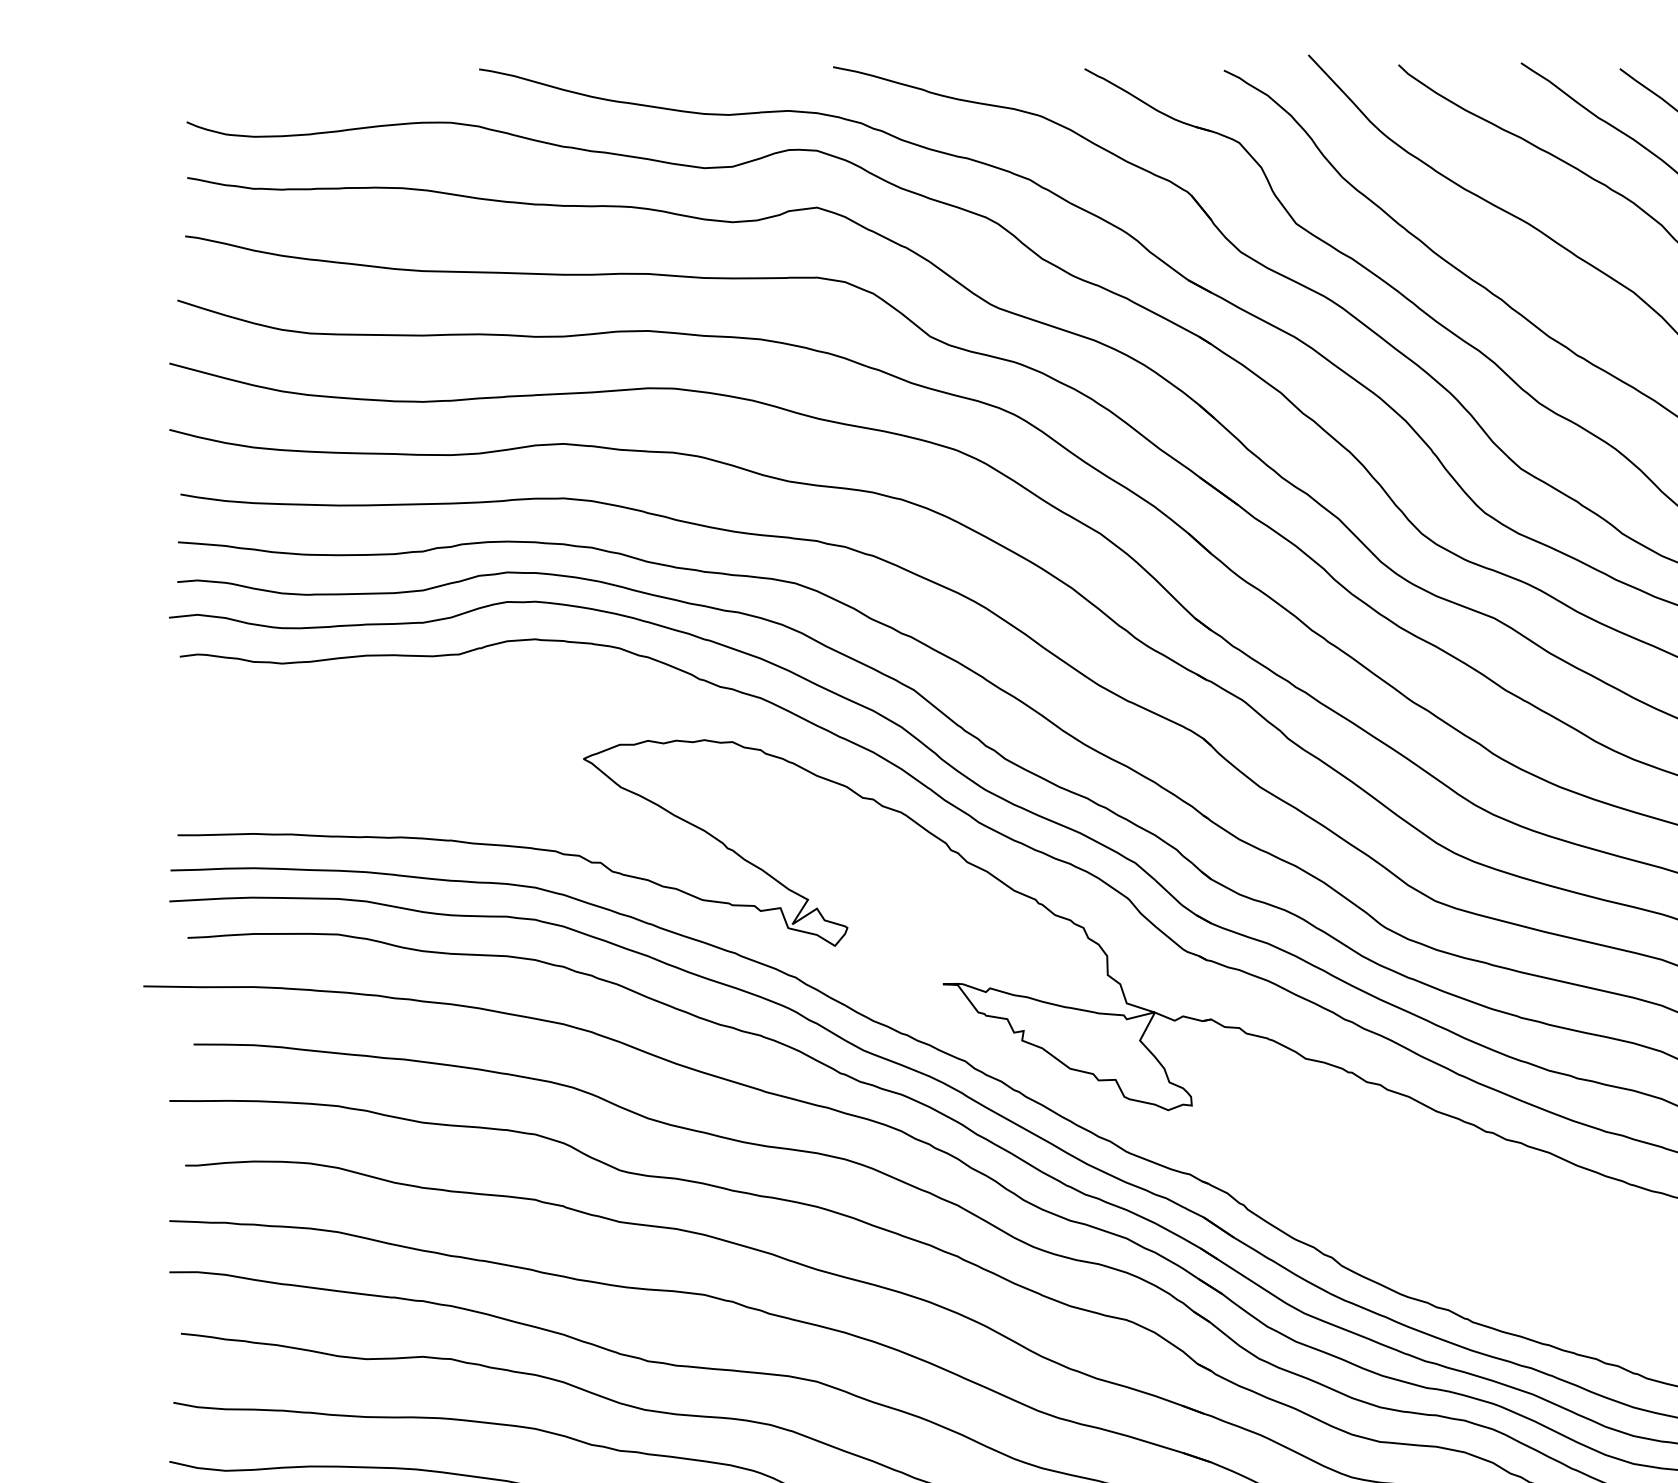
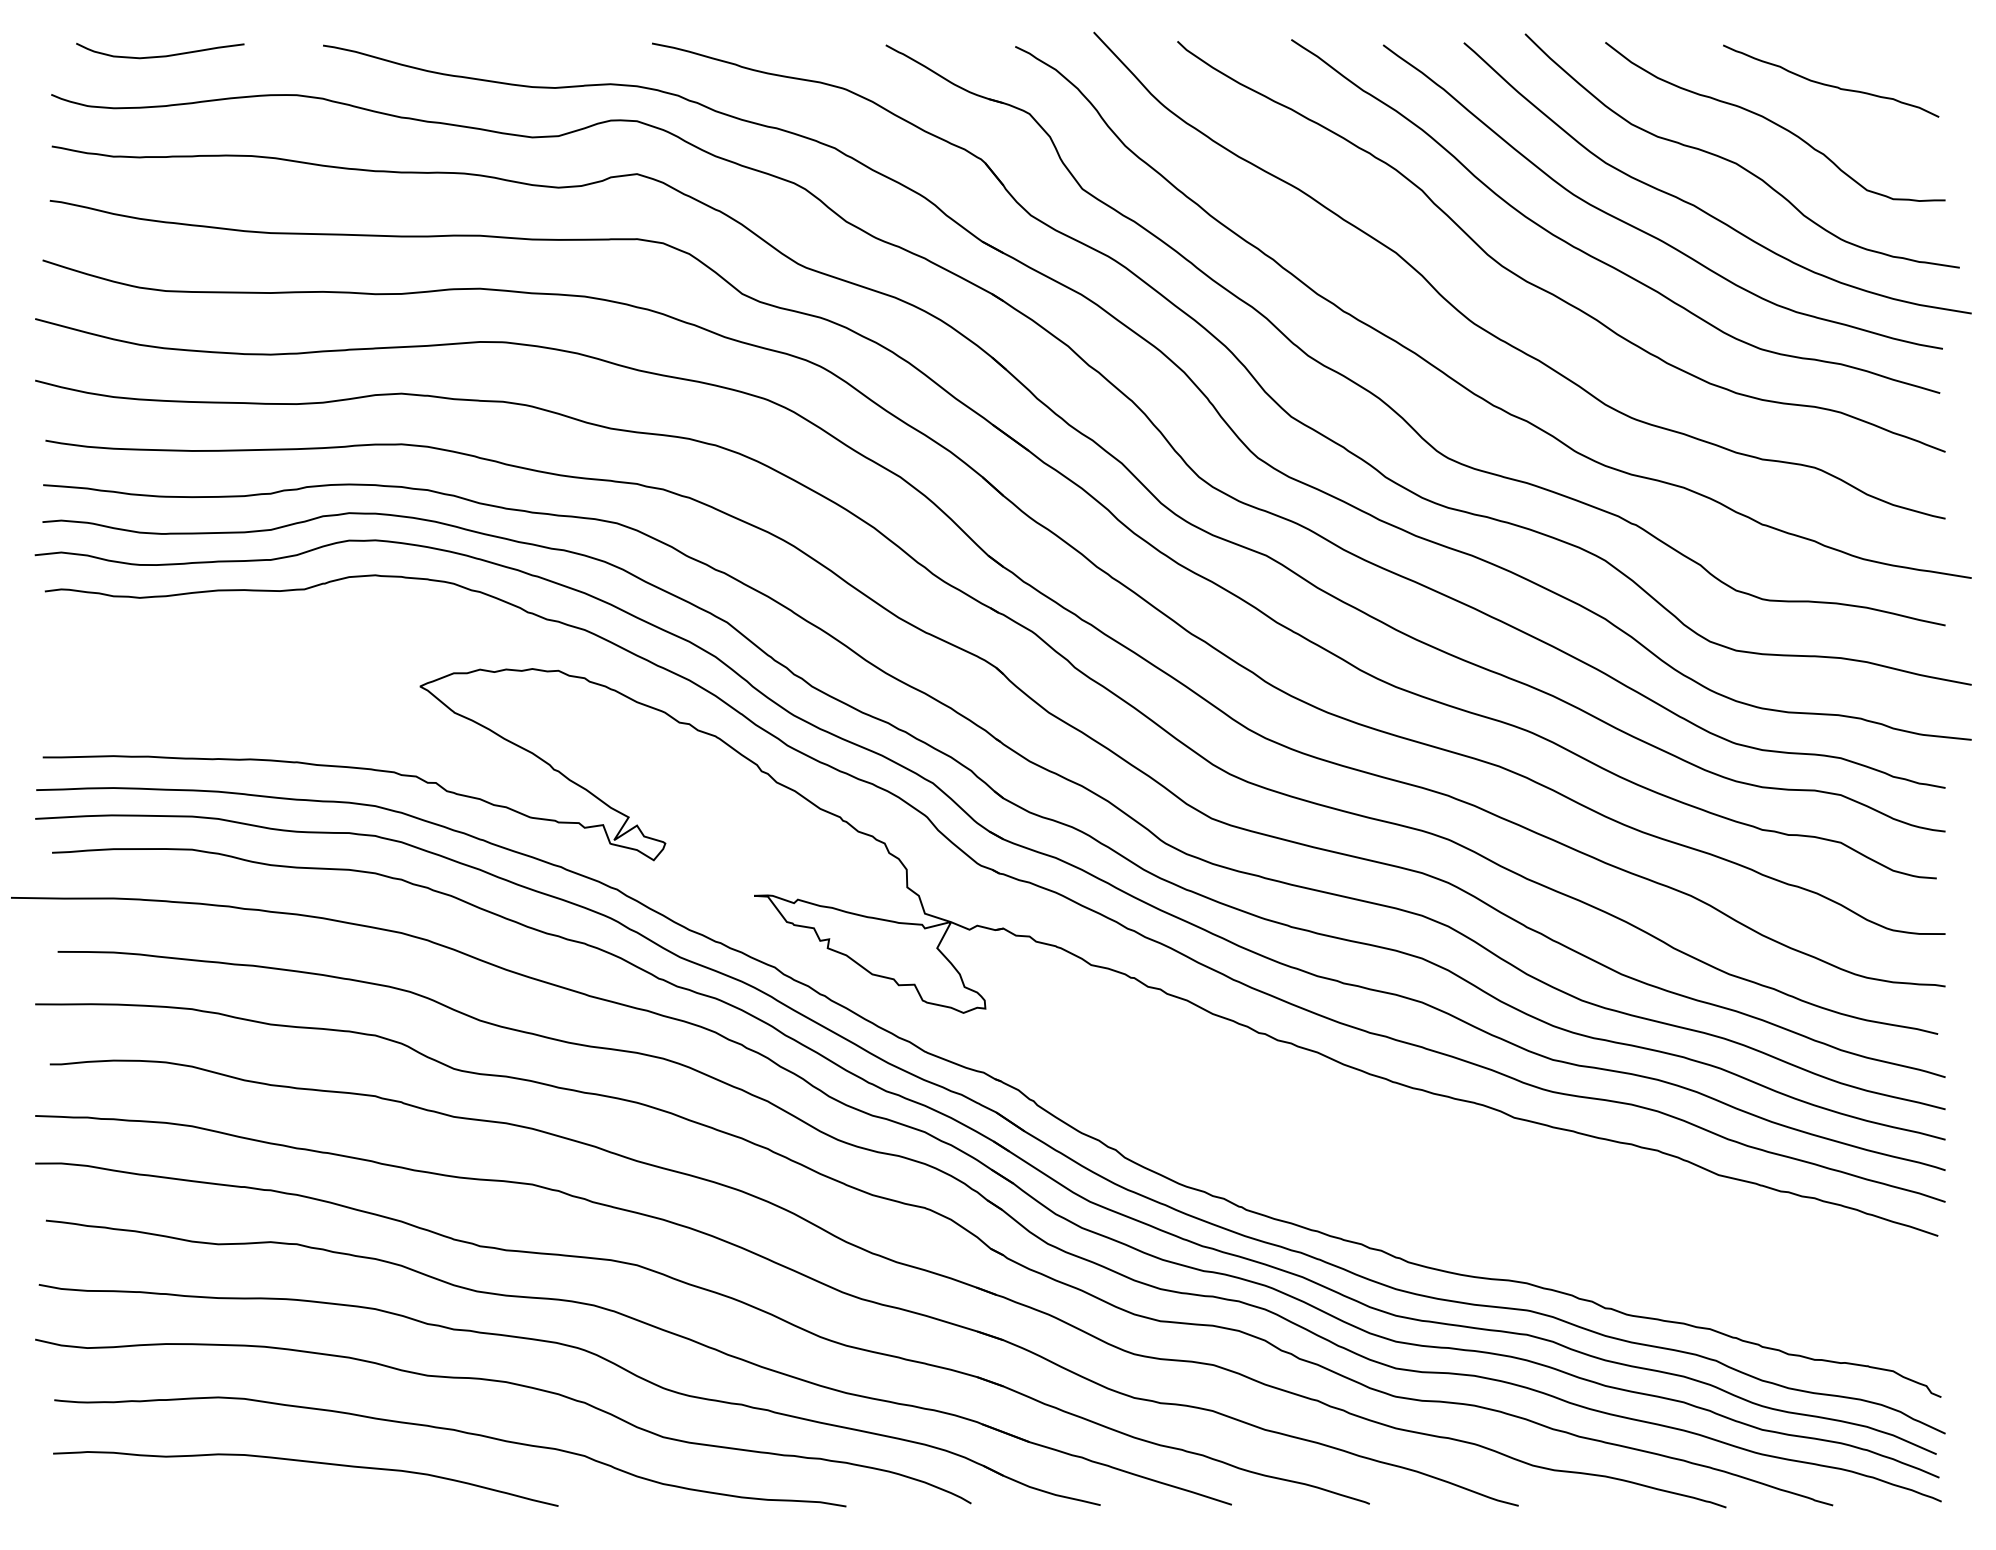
curve: (304, 80) -> (160, 55), added

